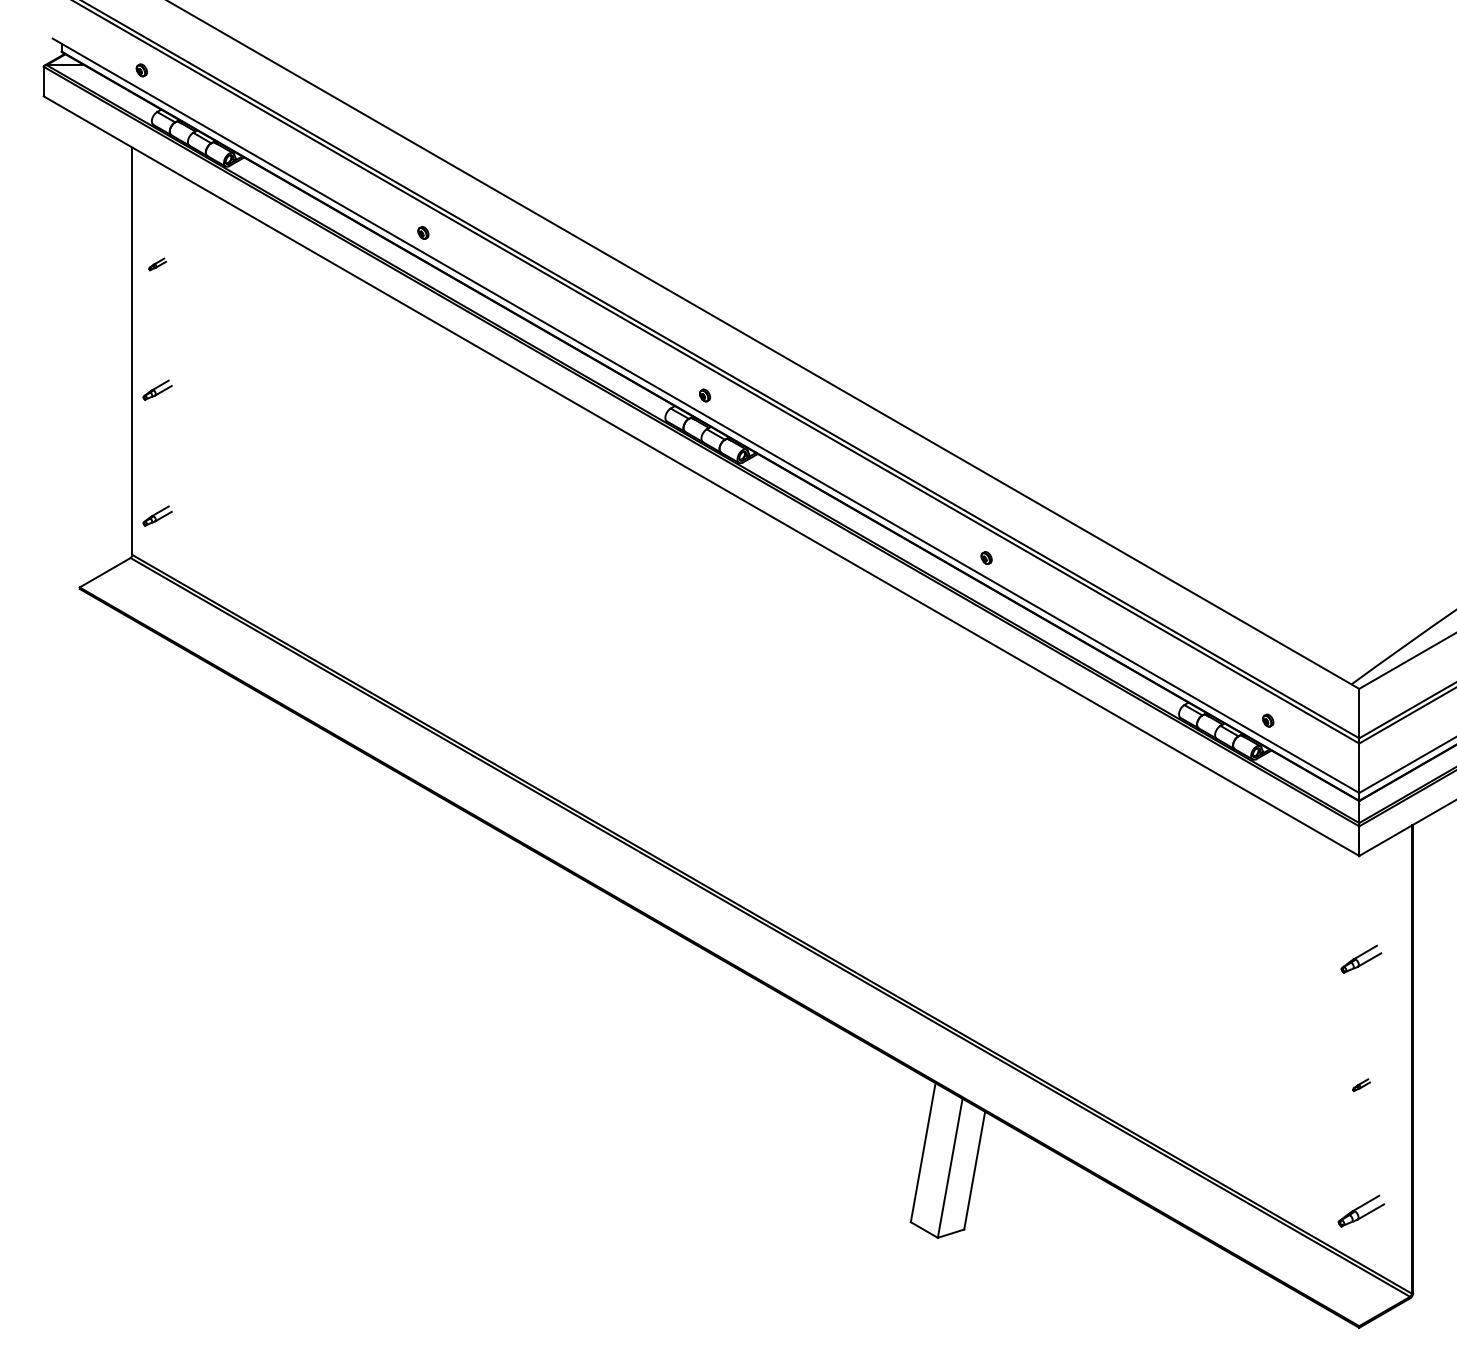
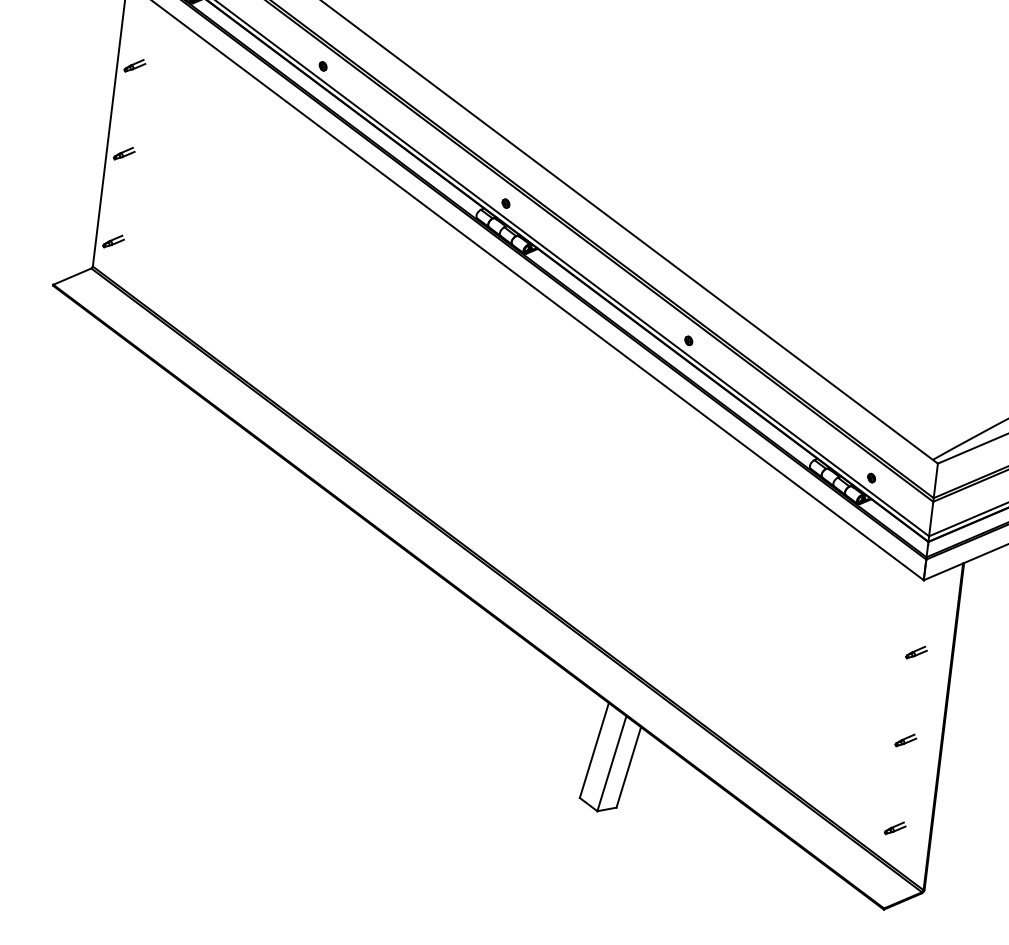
part: (157, 264) -> (134, 65), size x1.67
part: (1361, 959) -> (916, 652), size x0.71
part: (1361, 1084) -> (906, 739), size x1.67
part: (1361, 1210) -> (895, 827), size x0.62

